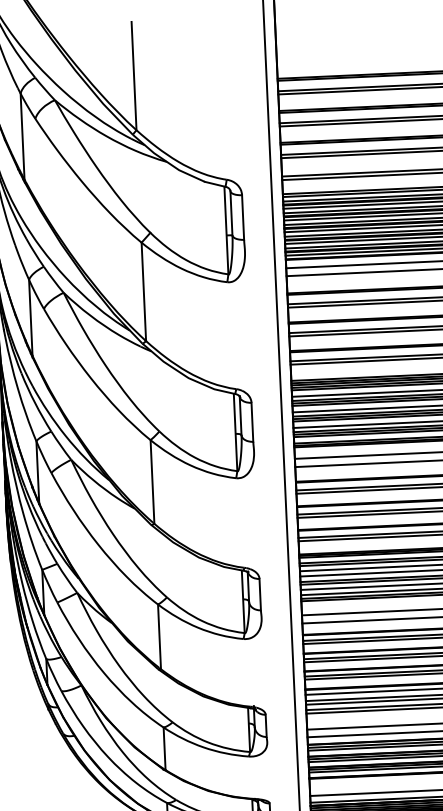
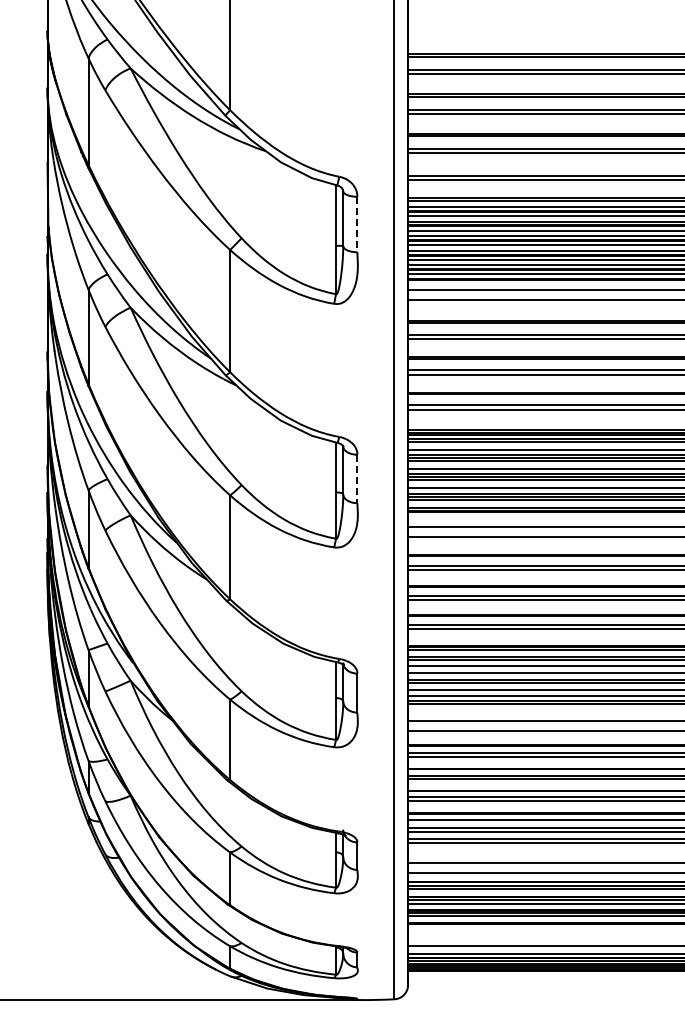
line: (243, 217) -> (357, 224), solid -> dashed
line: (252, 422) -> (357, 479), solid -> dashed

